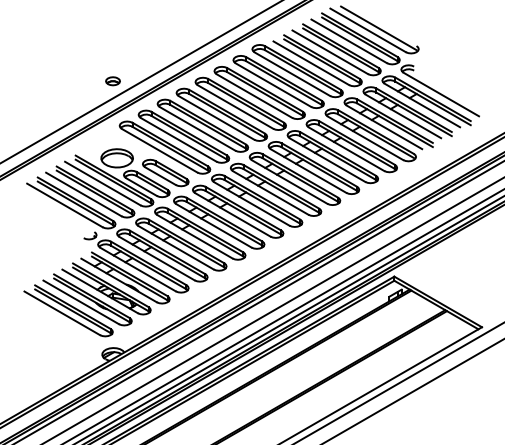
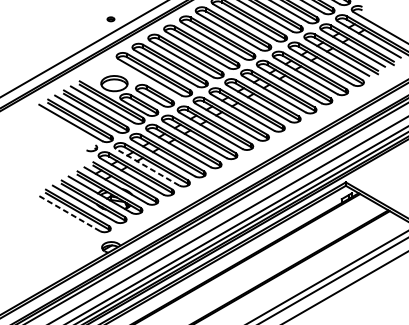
part: (112, 81) -> (110, 19), size x0.6
line: (157, 258) -> (148, 167), solid -> dashed
line: (62, 313) -> (68, 213), solid -> dashed

